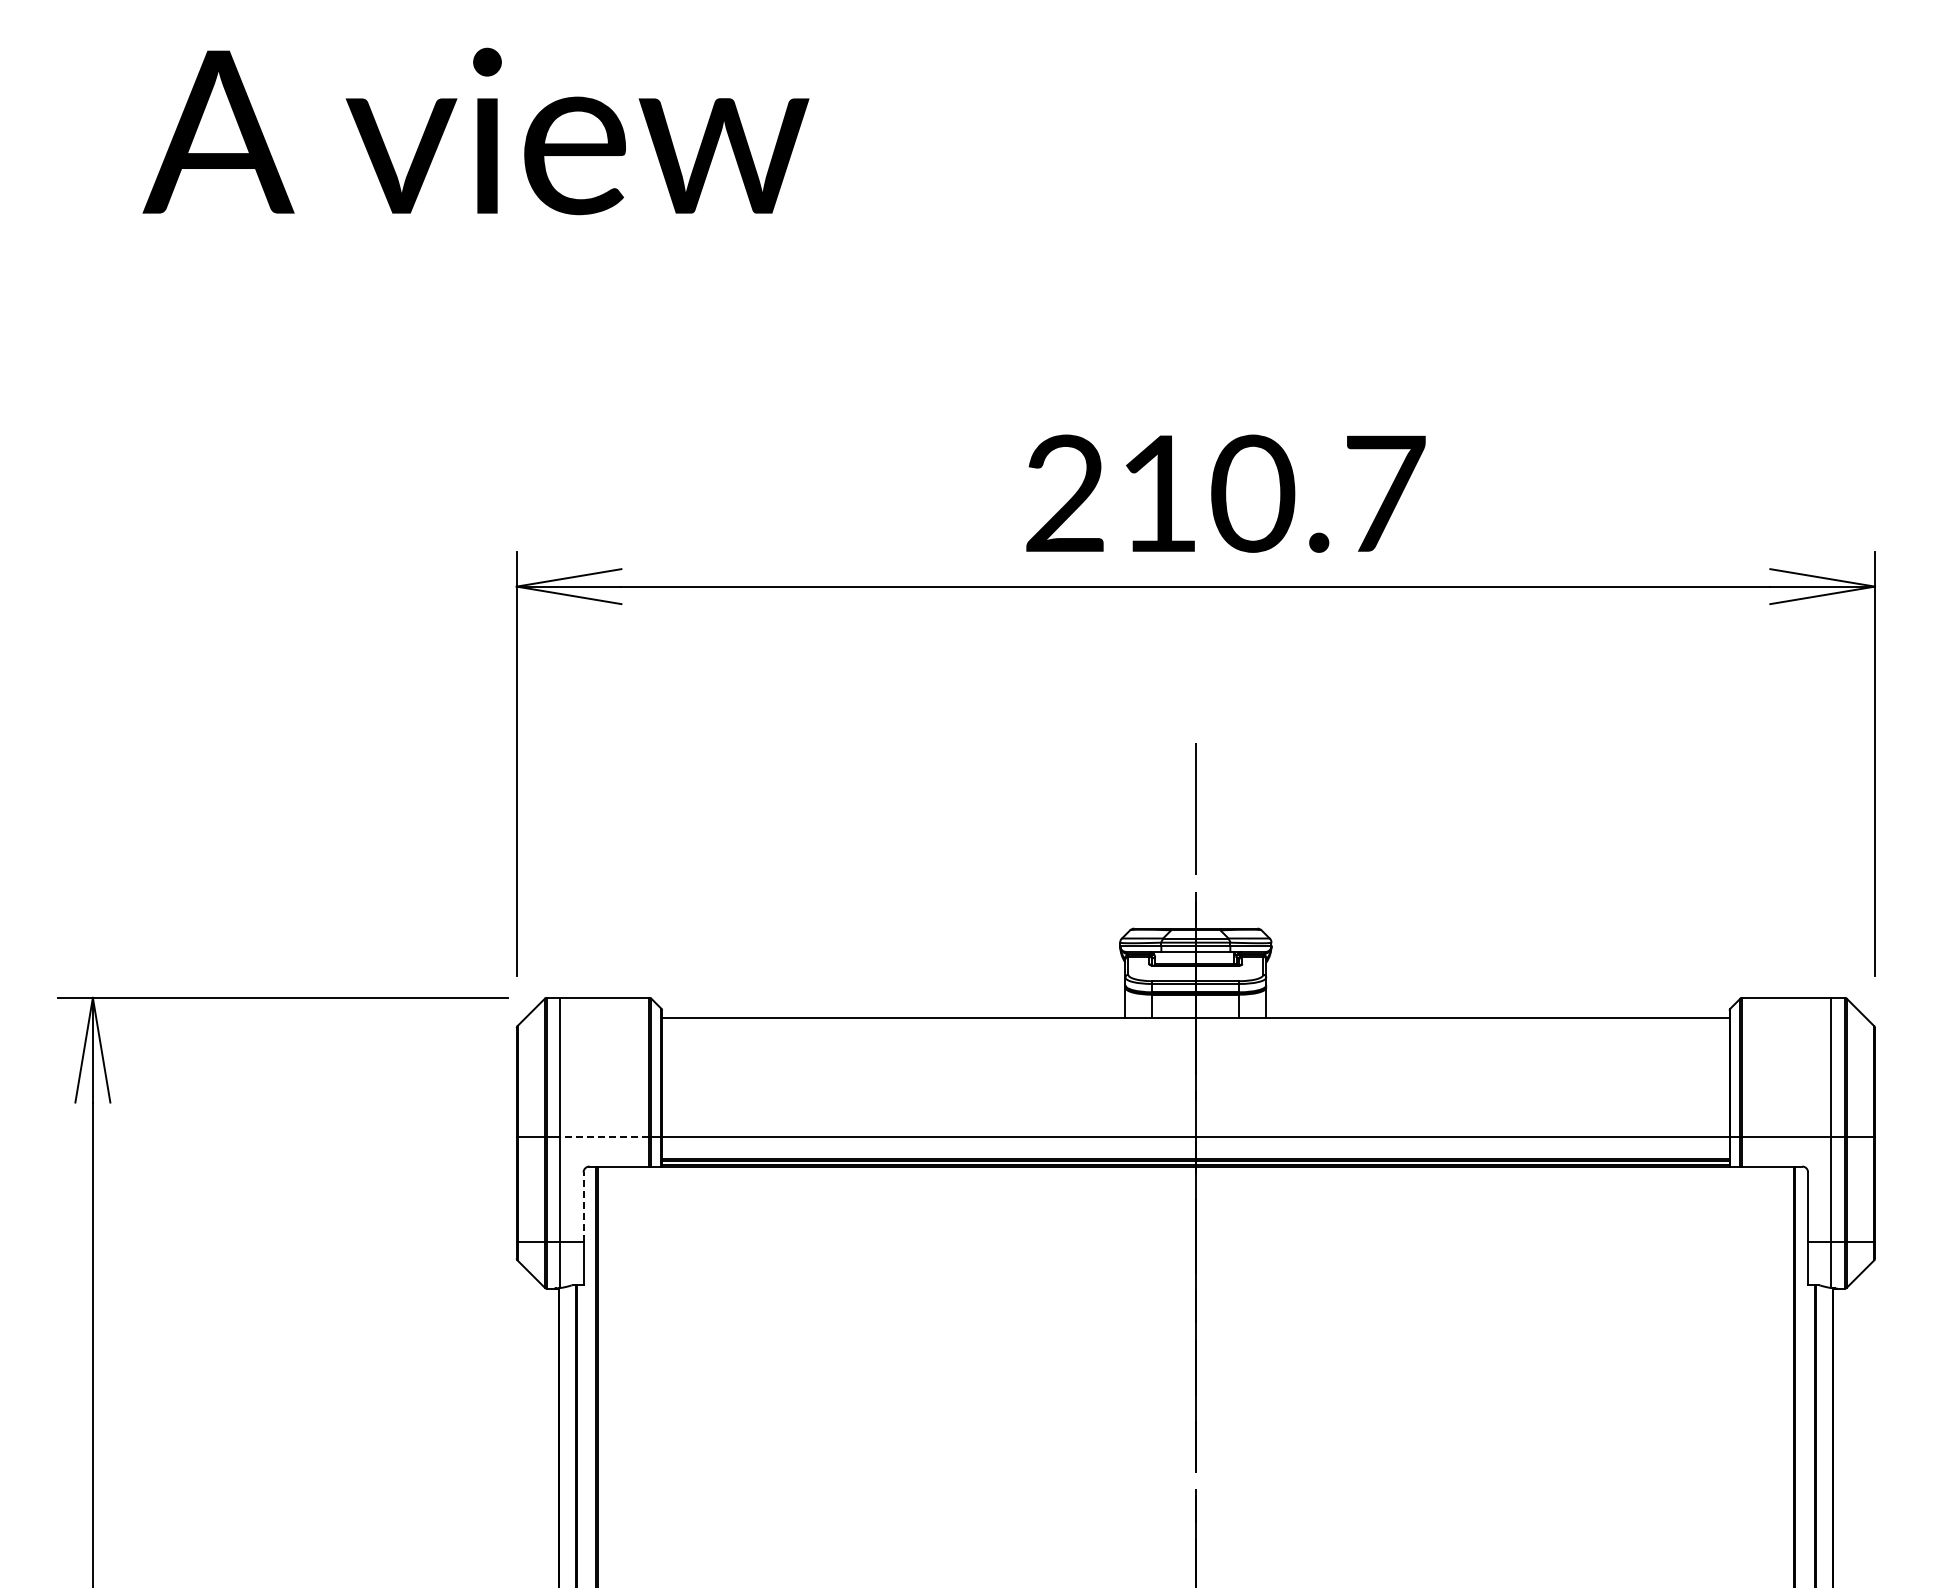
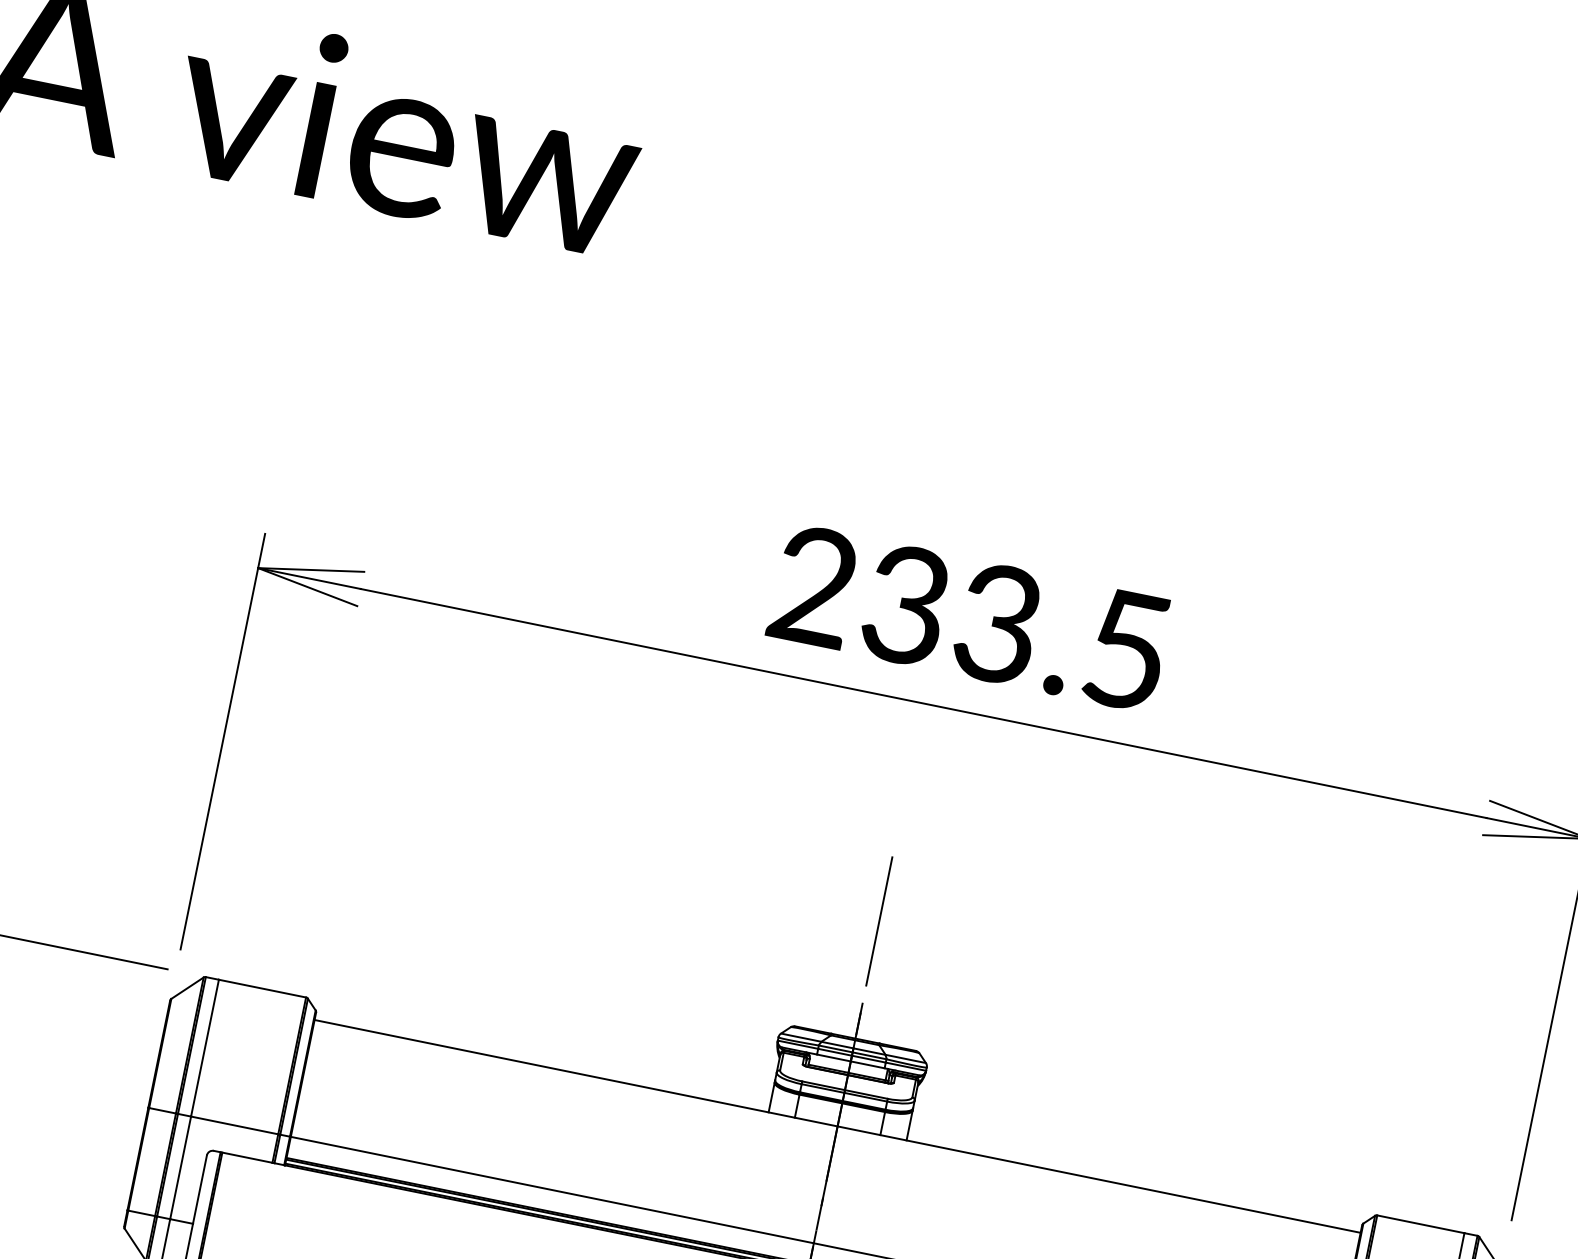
text: (1272, 493) -> (1017, 627), 210.7 -> 233.5
line: (604, 1137) -> (234, 1125), dashed -> solid
line: (583, 1207) -> (199, 1189), dashed -> solid

